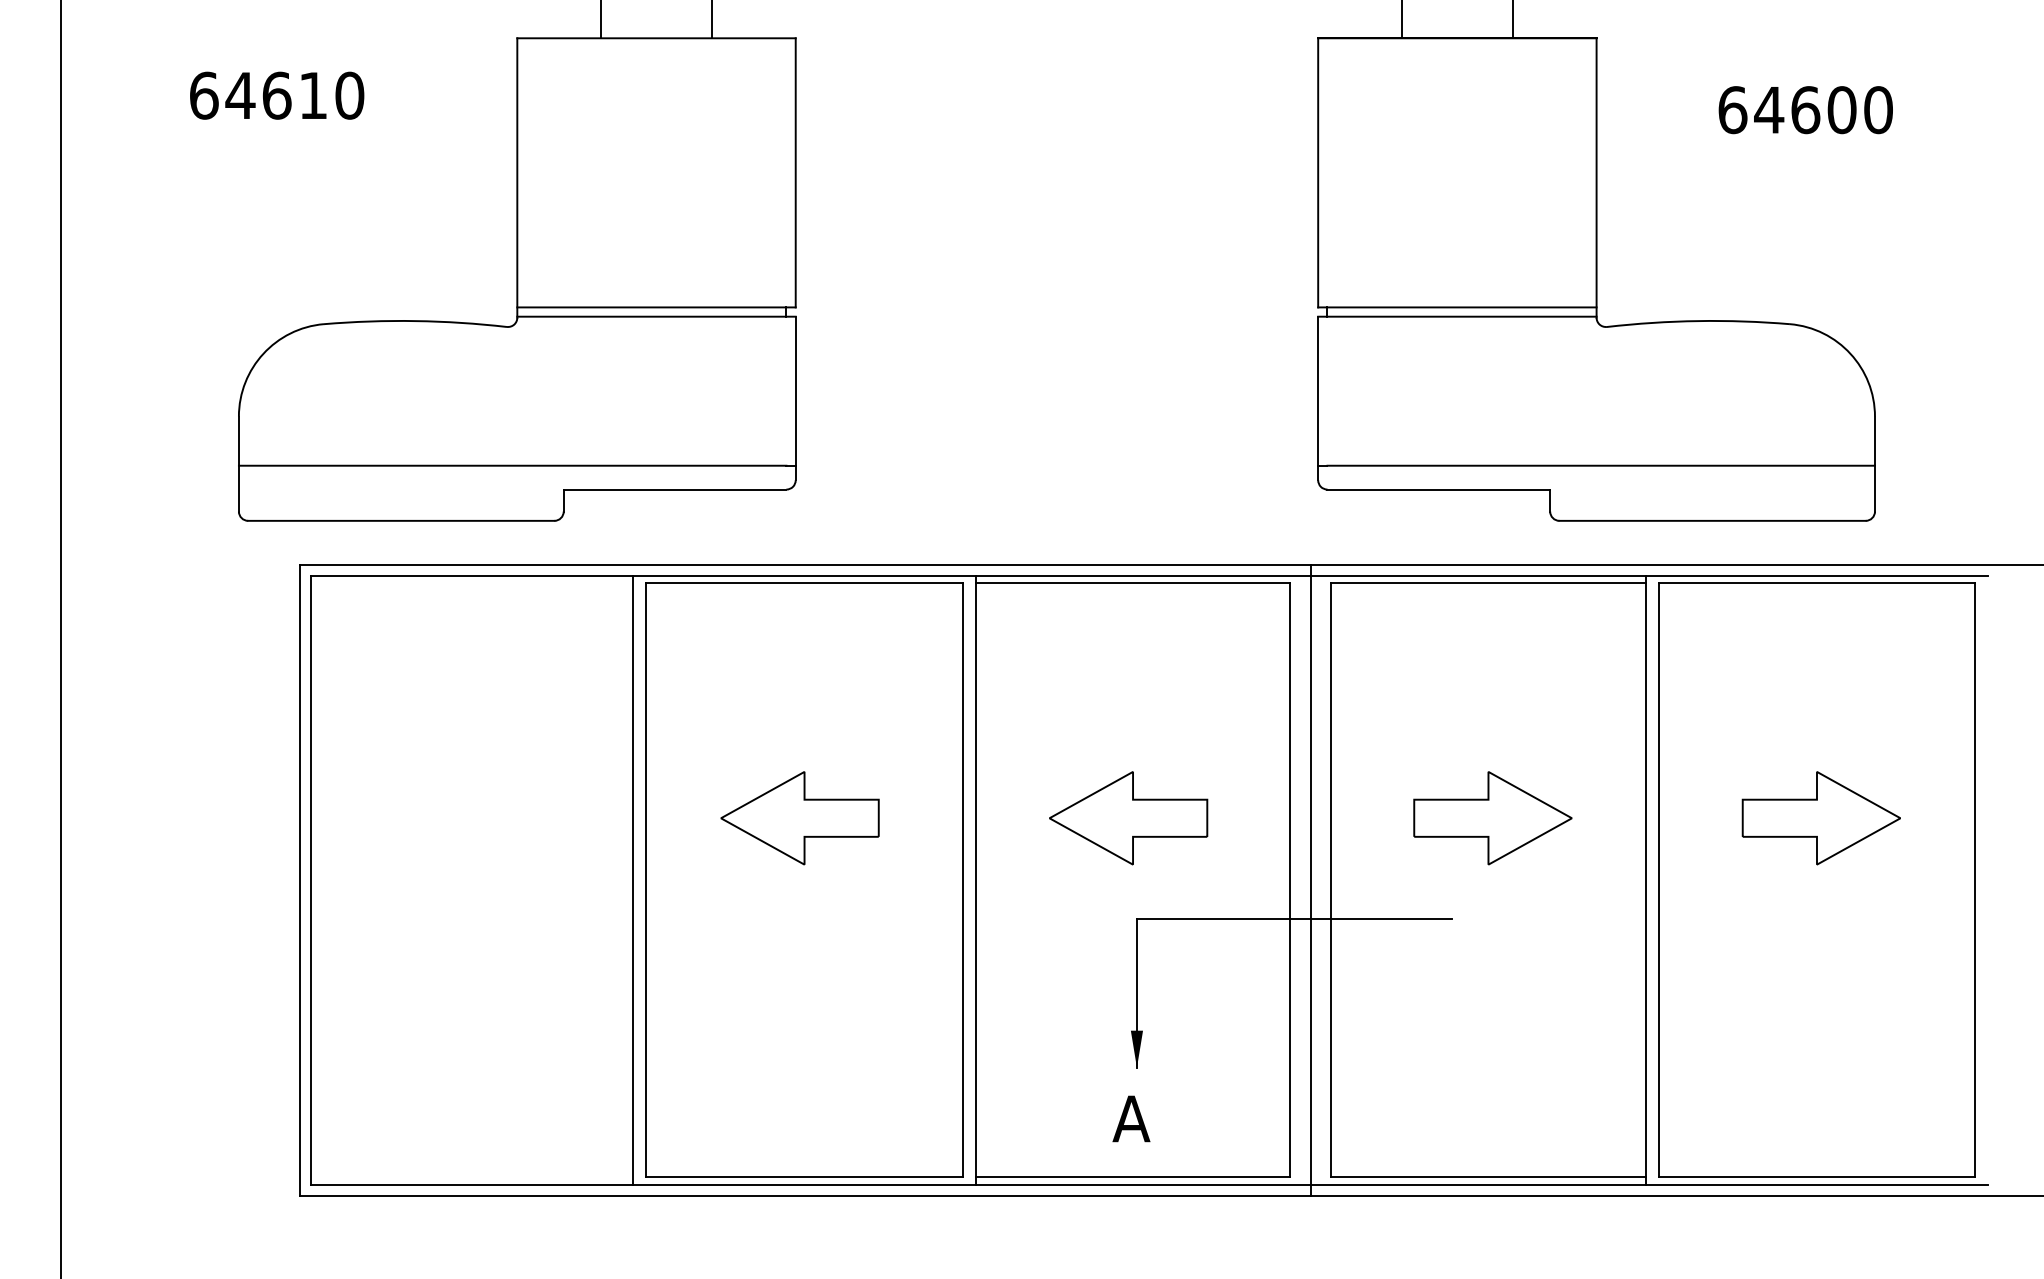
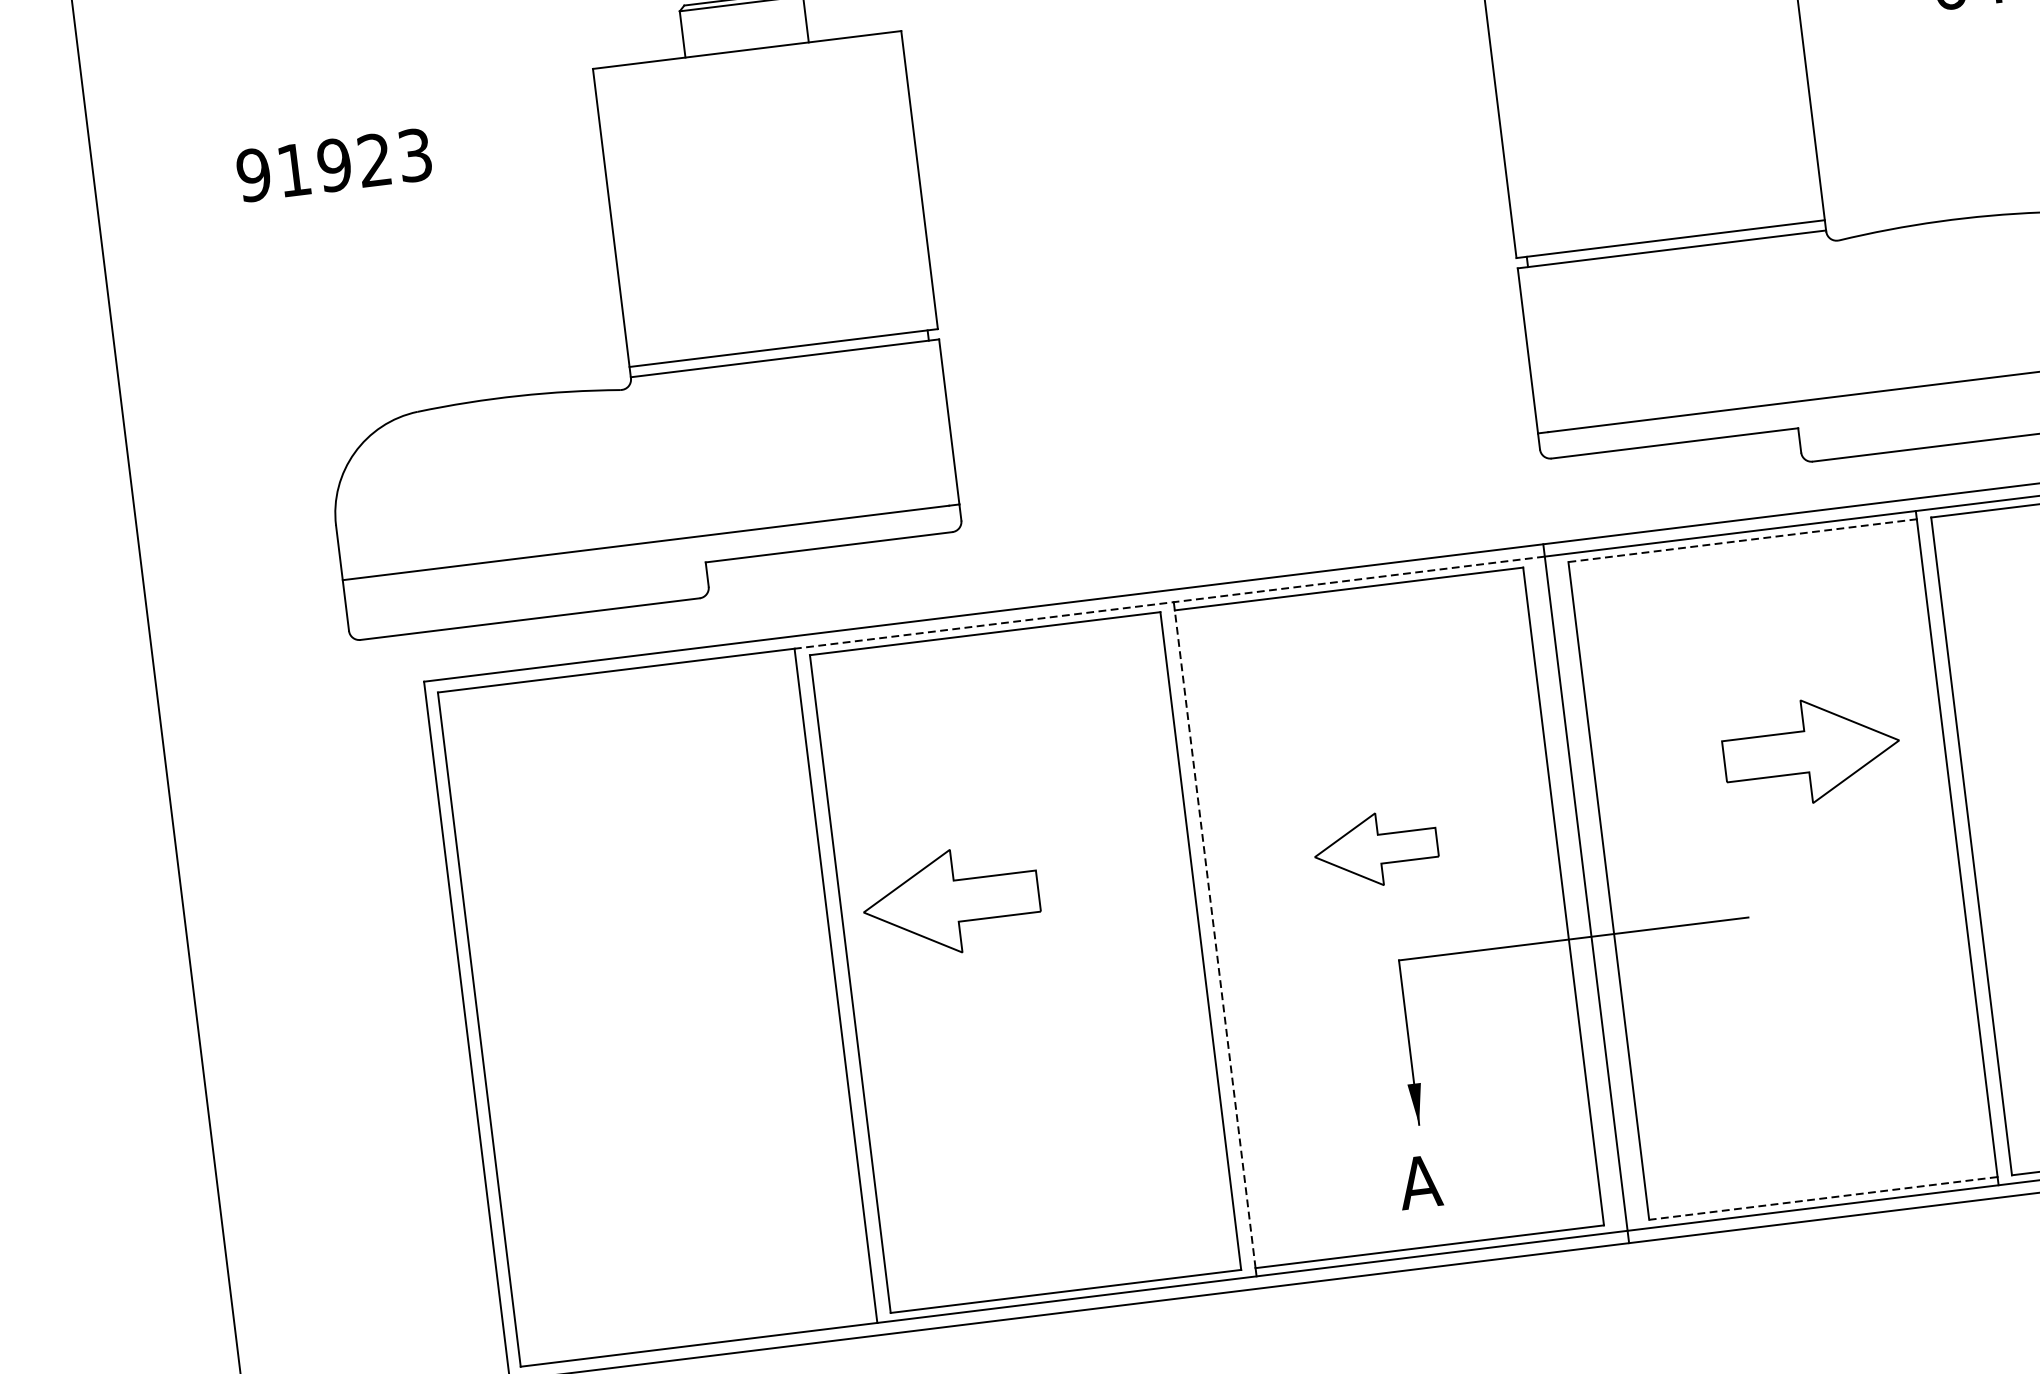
text: (276, 95) -> (334, 165), 64610 -> 91923
line: (972, 576) -> (1170, 603), solid -> dashed
line: (1488, 583) -> (1742, 540), solid -> dashed
part: (799, 818) -> (950, 902), moved
part: (1128, 818) -> (1375, 849), size x0.7
part: (1492, 818) -> (1811, 751), moved
line: (975, 880) -> (1214, 939), solid -> dashed
line: (1487, 1177) -> (1822, 1198), solid -> dashed

